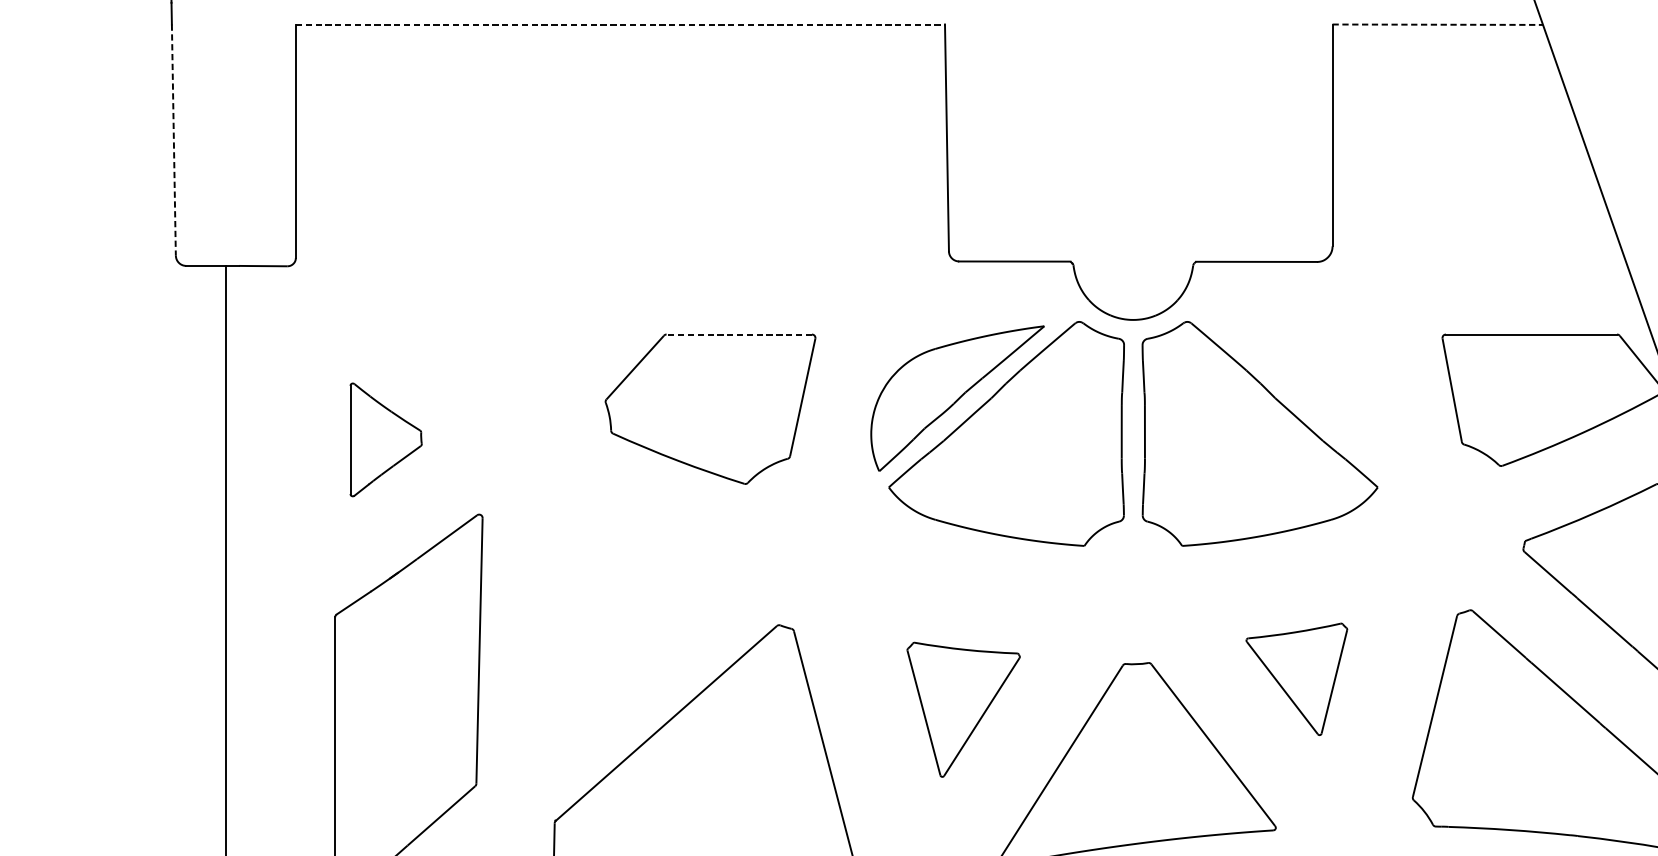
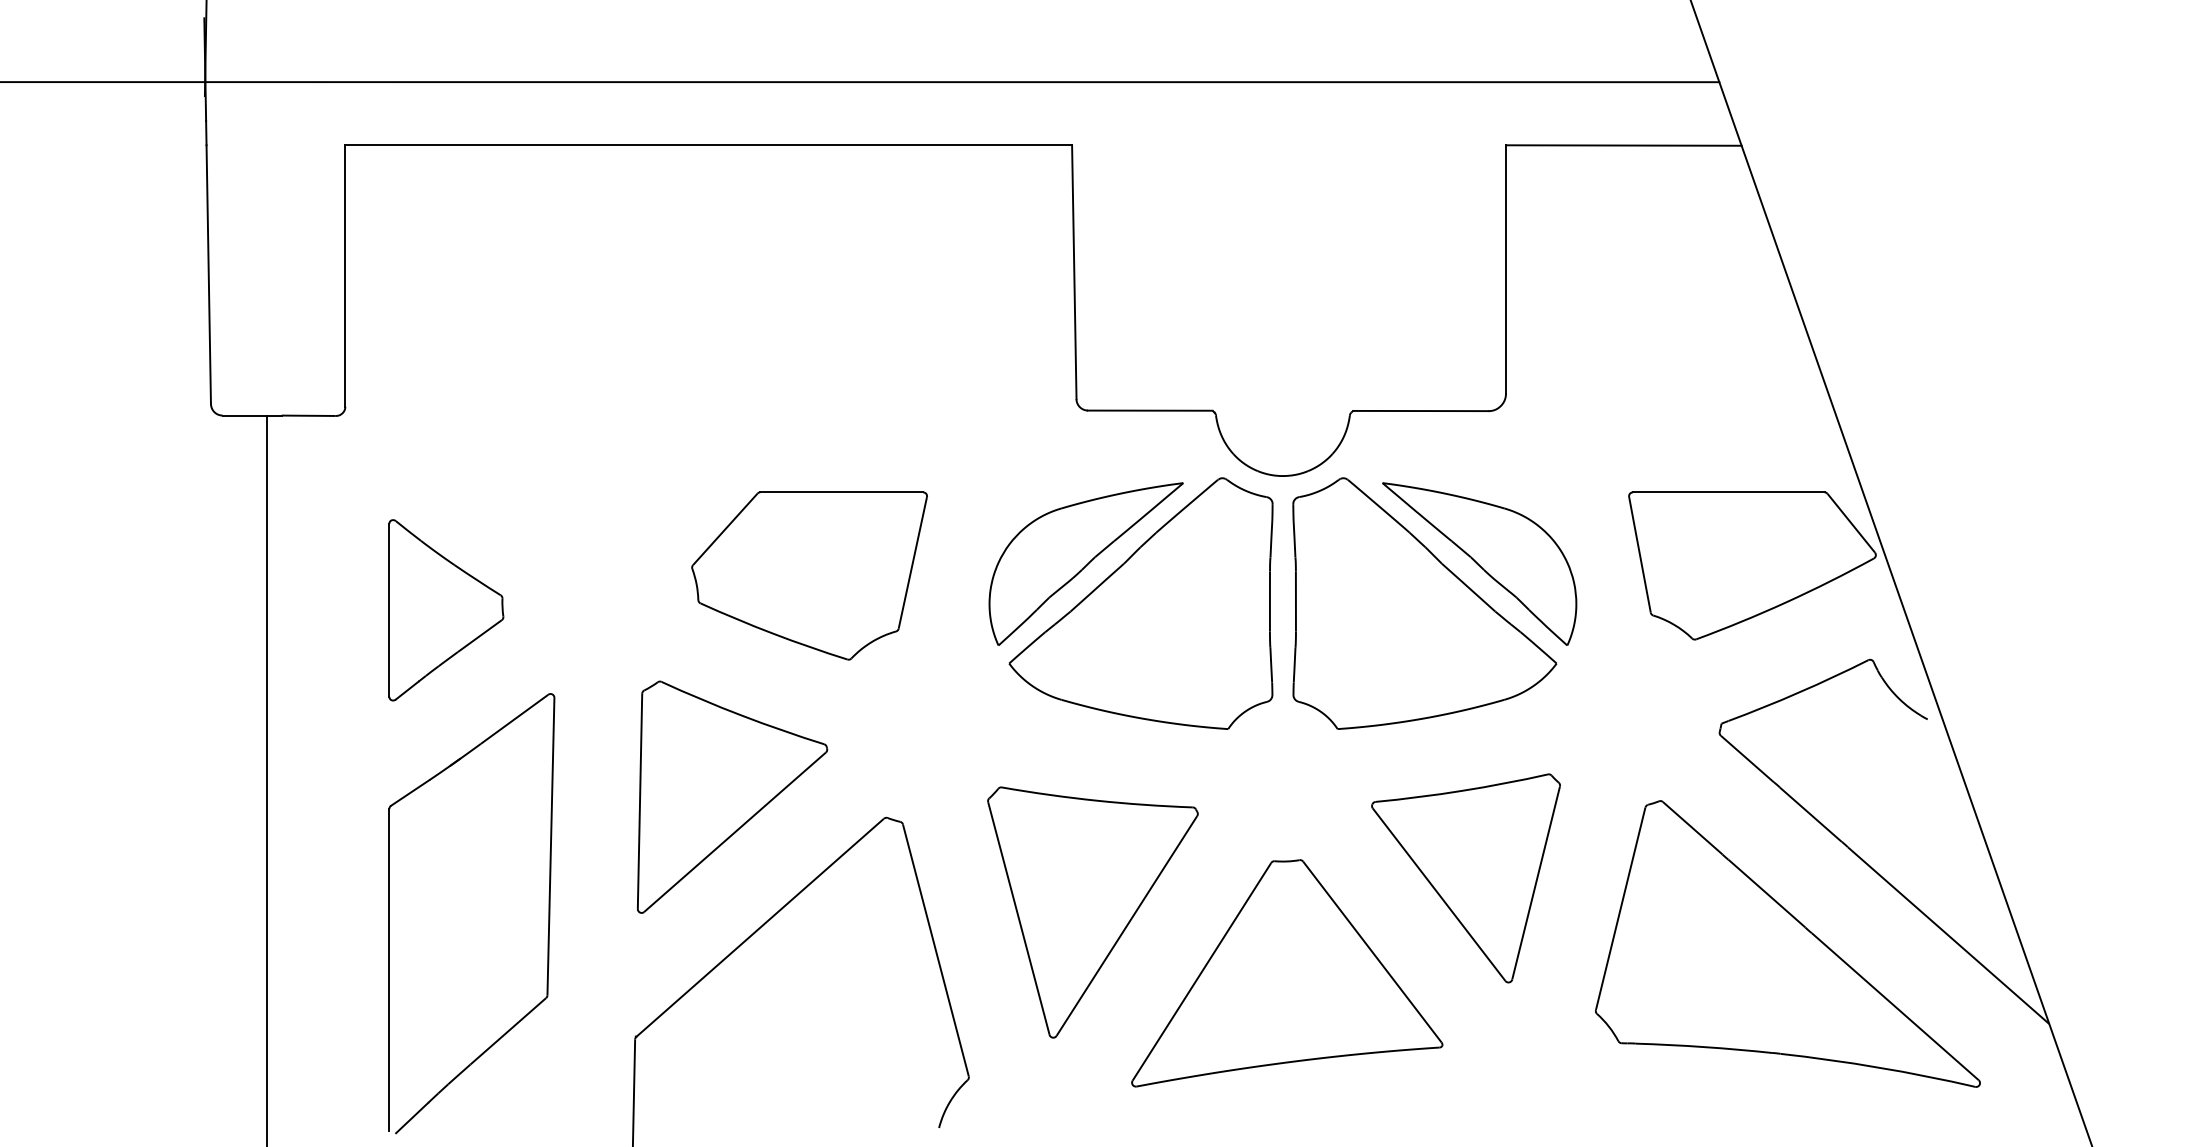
line: (621, 24) -> (709, 145), dashed -> solid
line: (1437, 24) -> (1623, 145), dashed -> solid
line: (173, 140) -> (208, 275), dashed -> solid
line: (739, 334) -> (841, 492), dashed -> solid
part: (1308, 398) -> (1479, 563), added
part: (386, 440) -> (446, 610), size x1.43
part: (641, 606) -> (732, 796), added
part: (1296, 679) -> (1465, 878), size x1.67
part: (963, 709) -> (1092, 912), size x1.67

